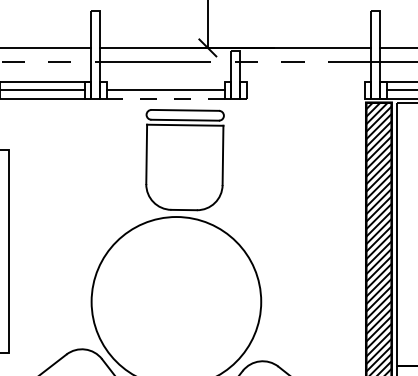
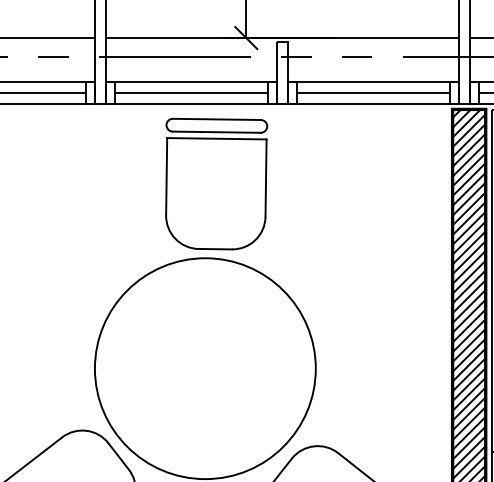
line: (165, 81) -> (191, 81), added
line: (305, 81) -> (373, 81), added
line: (305, 90) -> (373, 93), added
line: (165, 98) -> (191, 103), dashed -> solid
line: (305, 98) -> (373, 103), added

